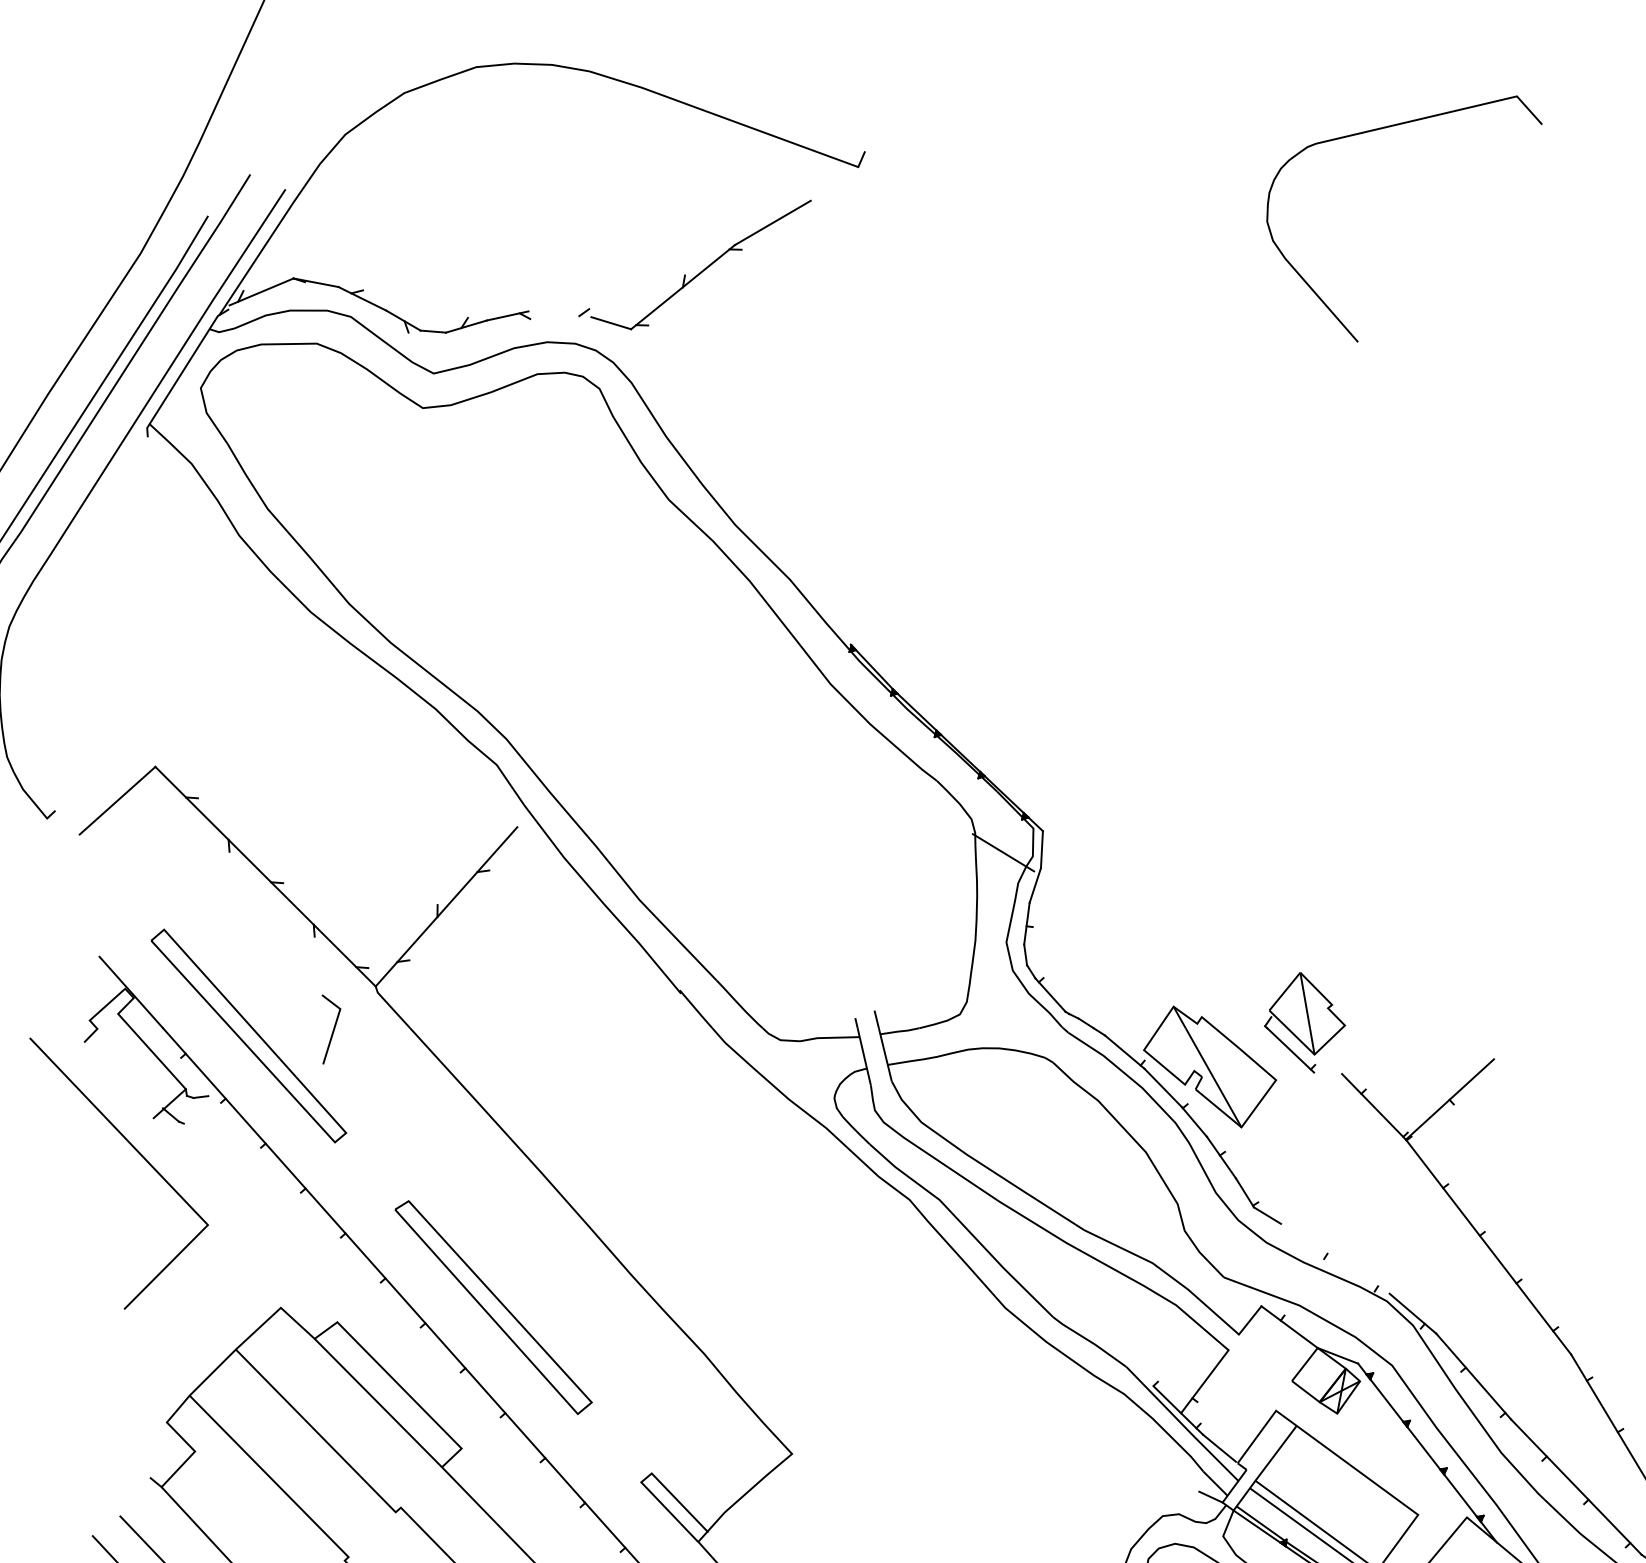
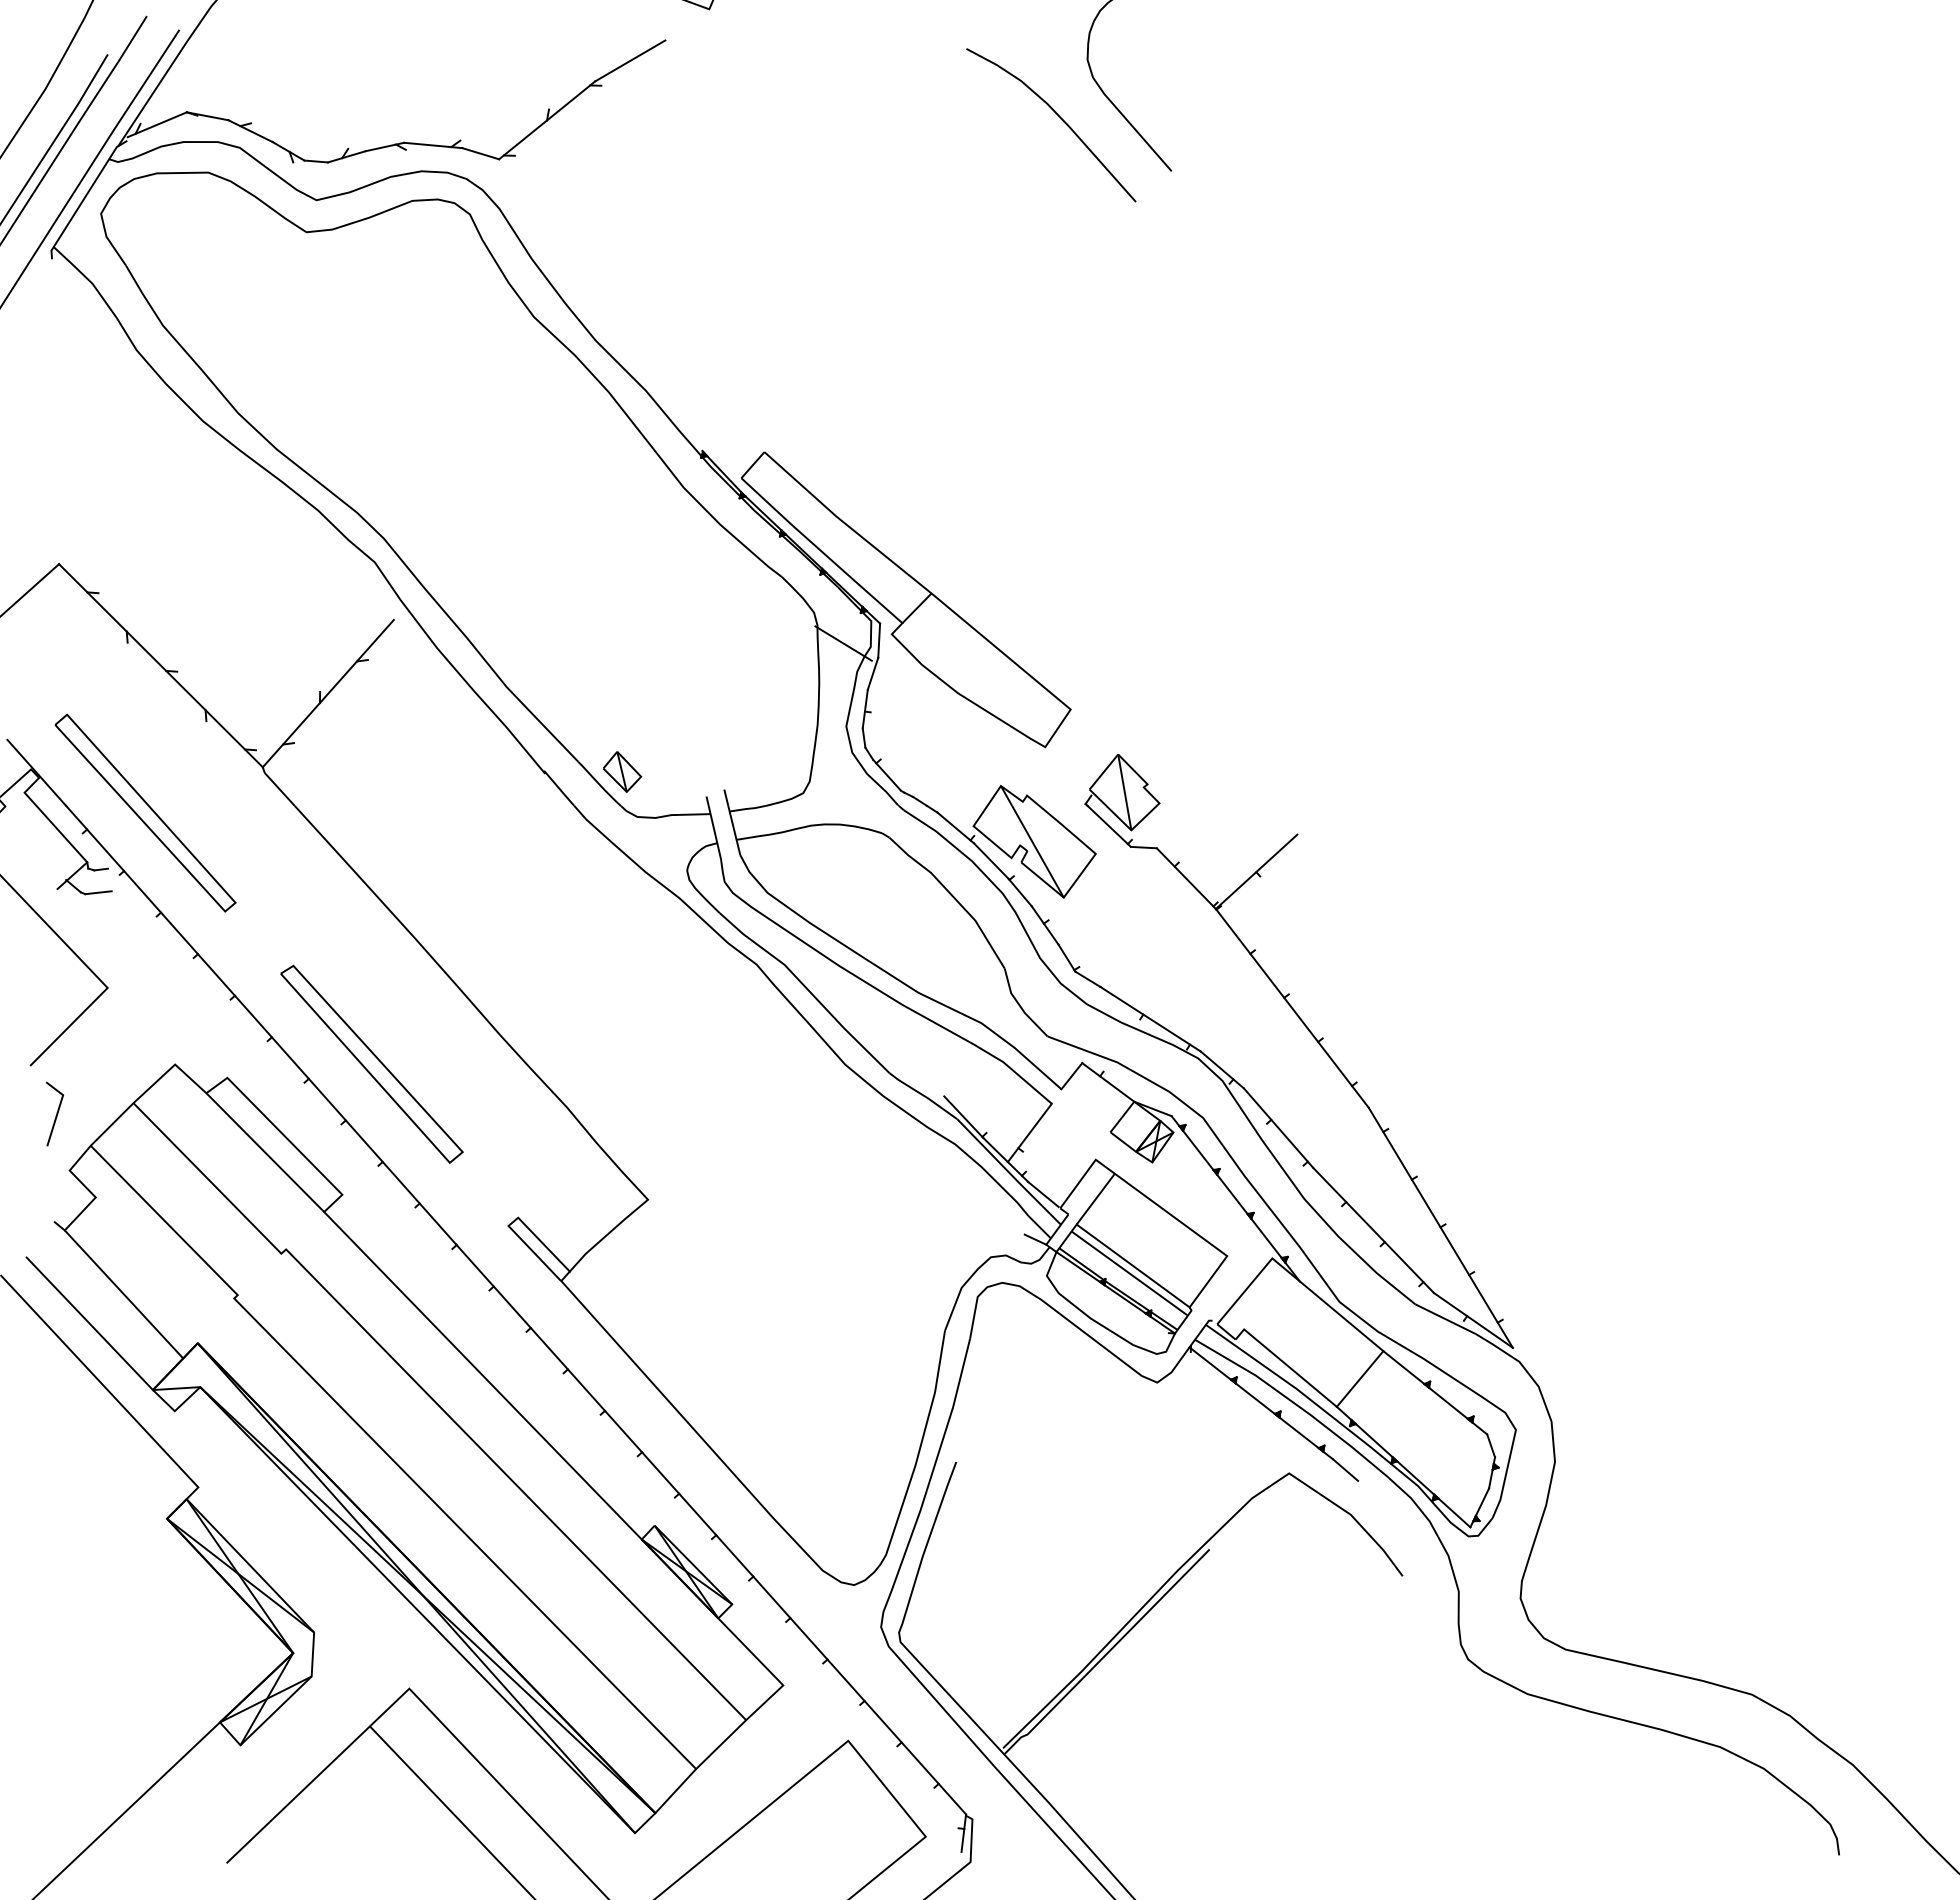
curve: (1237, 286) -> (1060, 119), added
line: (560, 314) -> (433, 145), added
part: (1071, 805) -> (906, 599), added
part: (764, 991) -> (622, 771), added
line: (333, 1028) -> (56, 1113), moved
line: (1327, 1073) -> (1143, 847), added
line: (198, 1121) -> (98, 892), added
line: (1335, 1258) -> (1150, 1018), added
line: (1133, 1363) -> (963, 1116), added

